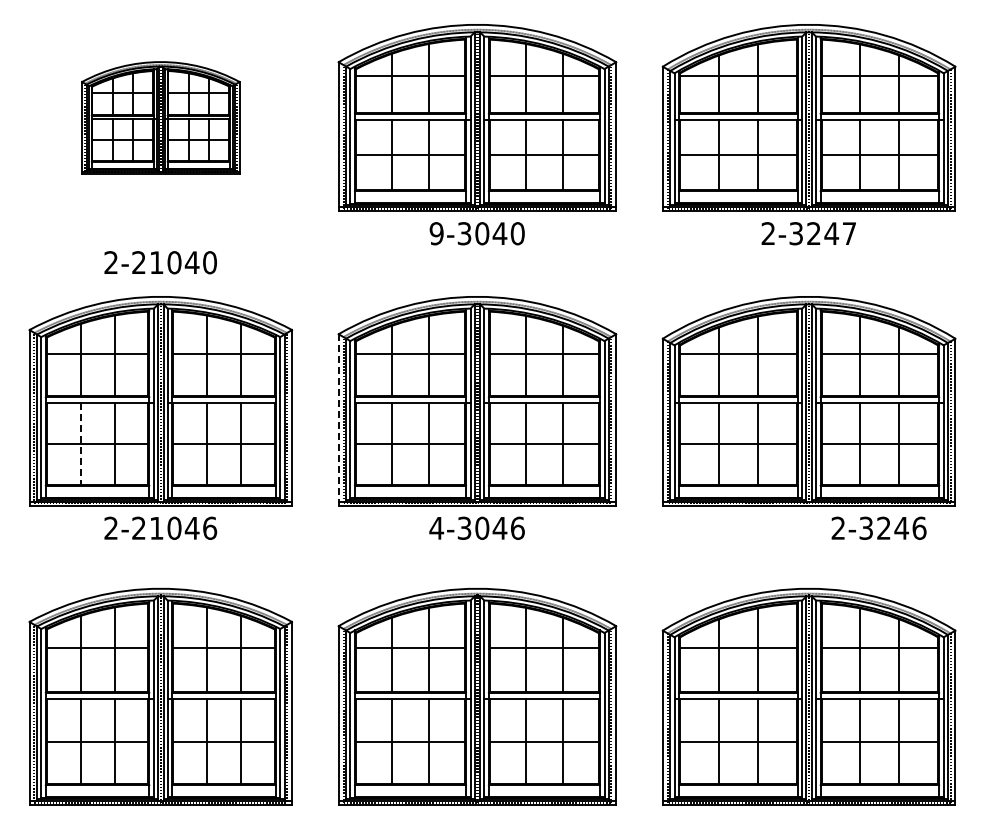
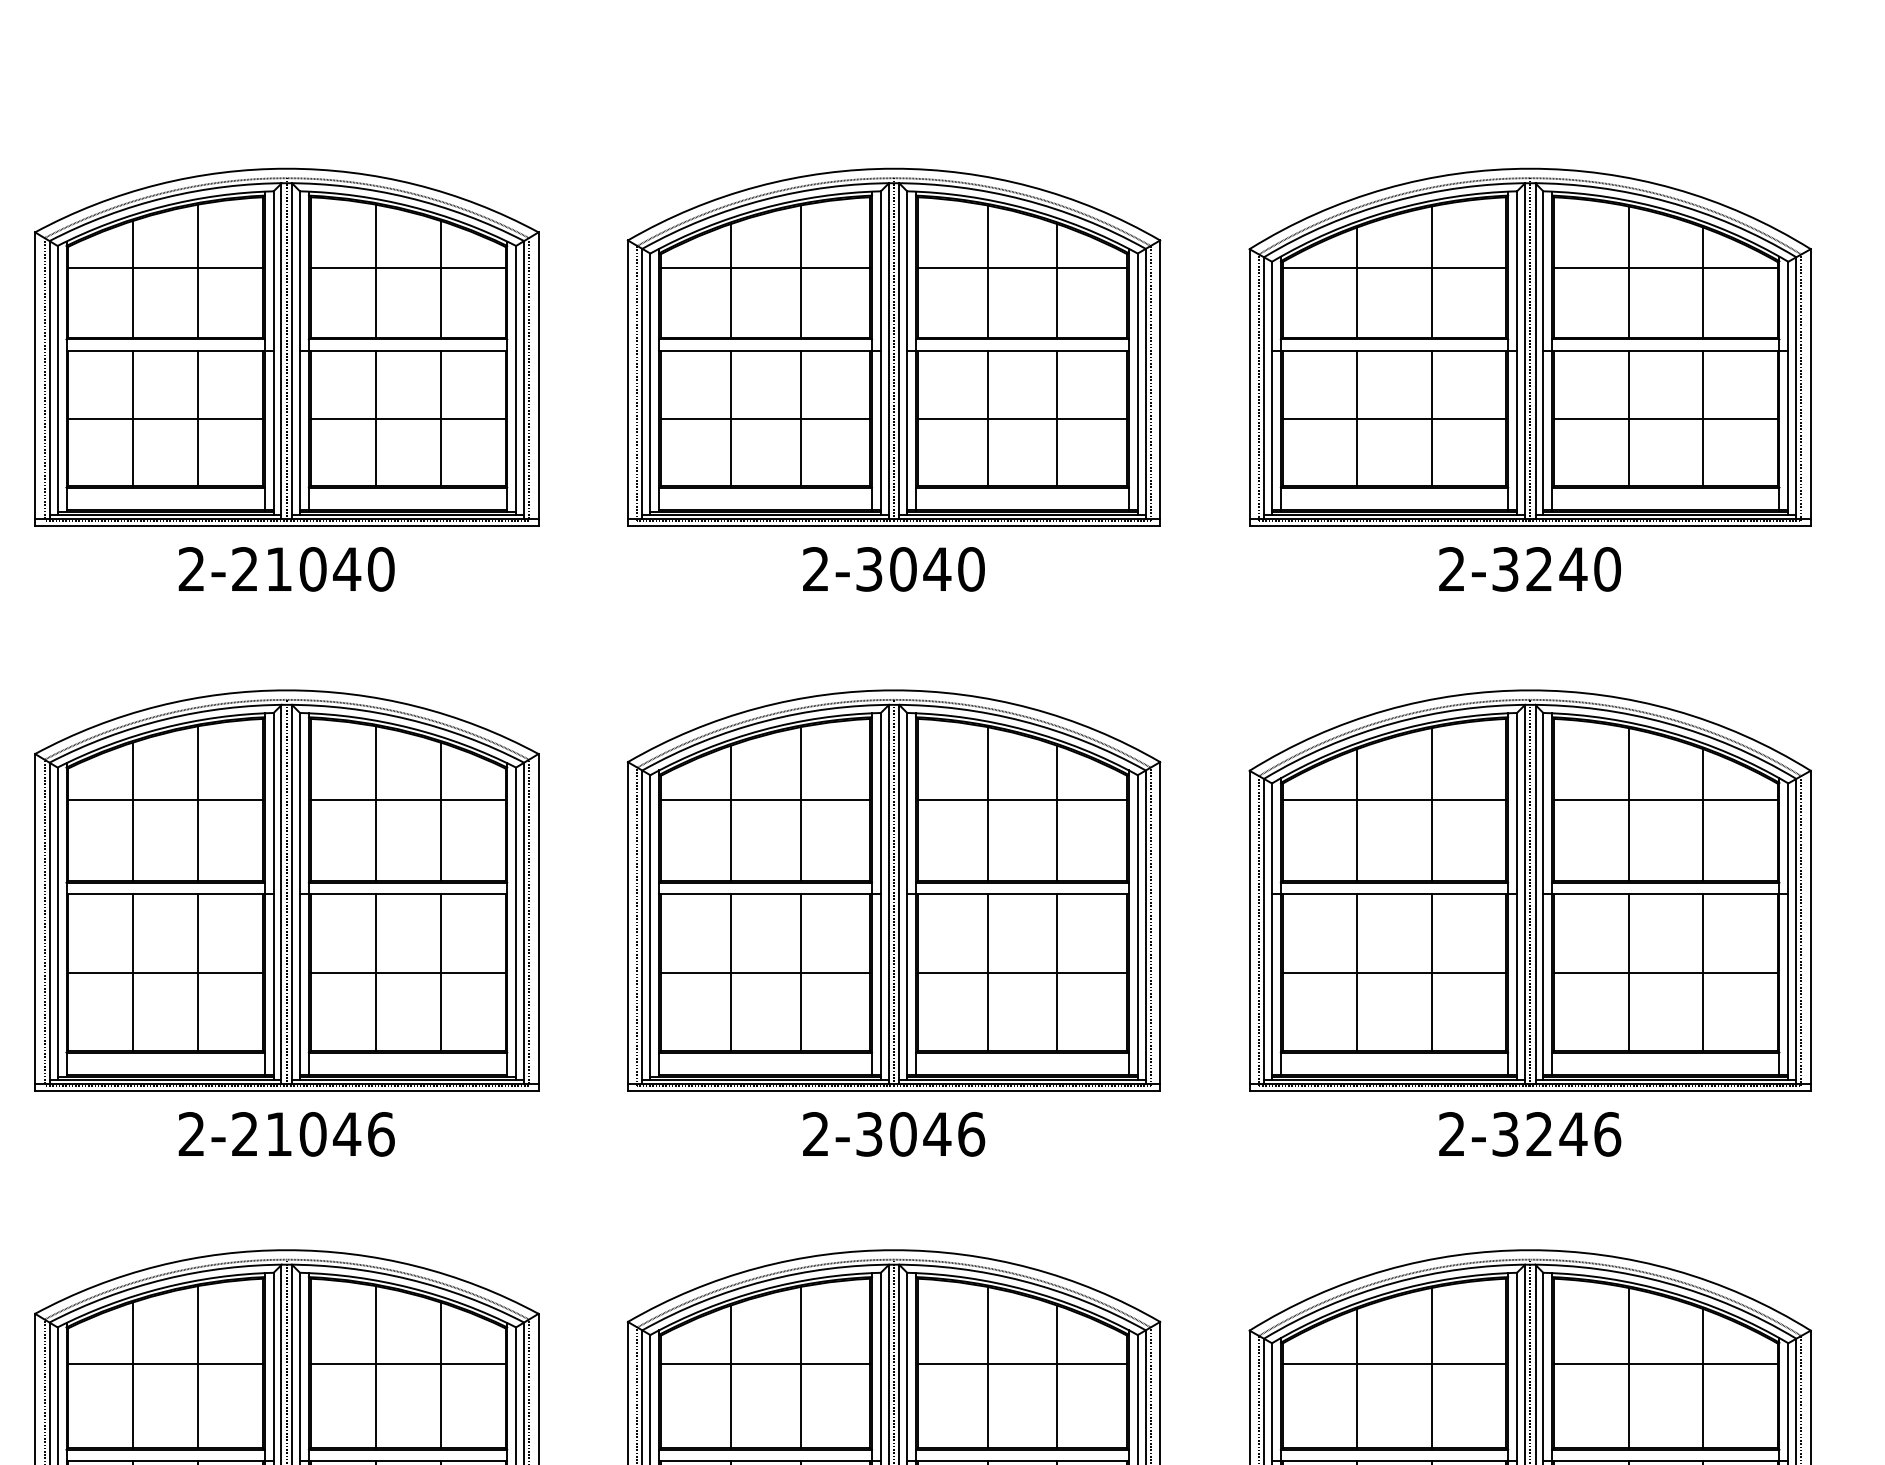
part: (160, 117) -> (286, 346), size x1.67
text: (436, 233) -> (815, 568), 9-3040 -> 2-3040
text: (849, 233) -> (1607, 568), 2-3247 -> 2-3240
text: (160, 262) -> (286, 568), moved
line: (338, 419) -> (627, 925), dashed -> solid
line: (80, 444) -> (132, 973), dashed -> solid
text: (436, 527) -> (815, 1132), 4-3046 -> 2-3046
text: (878, 527) -> (1528, 1132), moved

